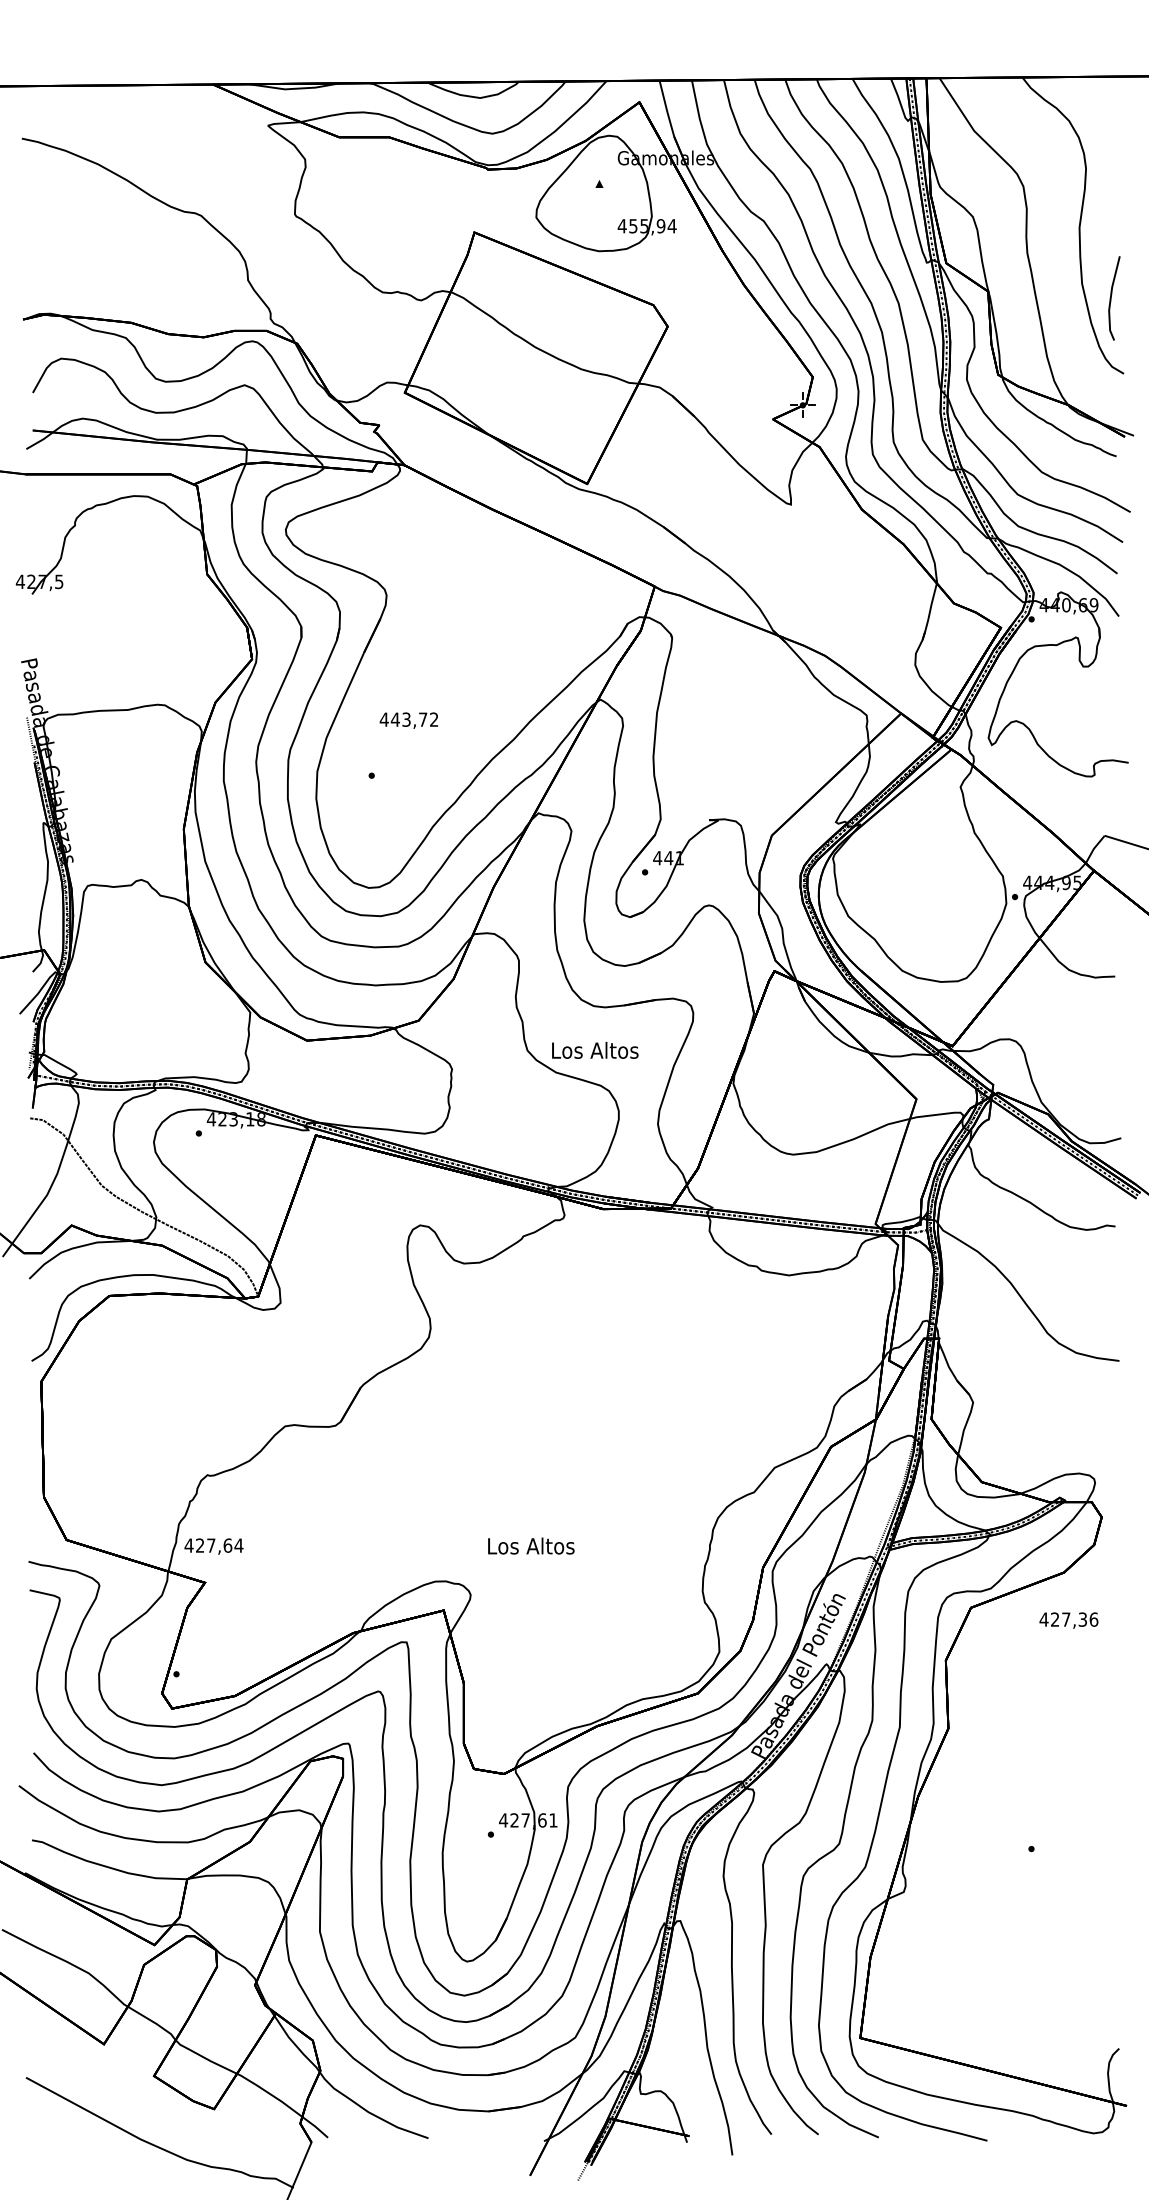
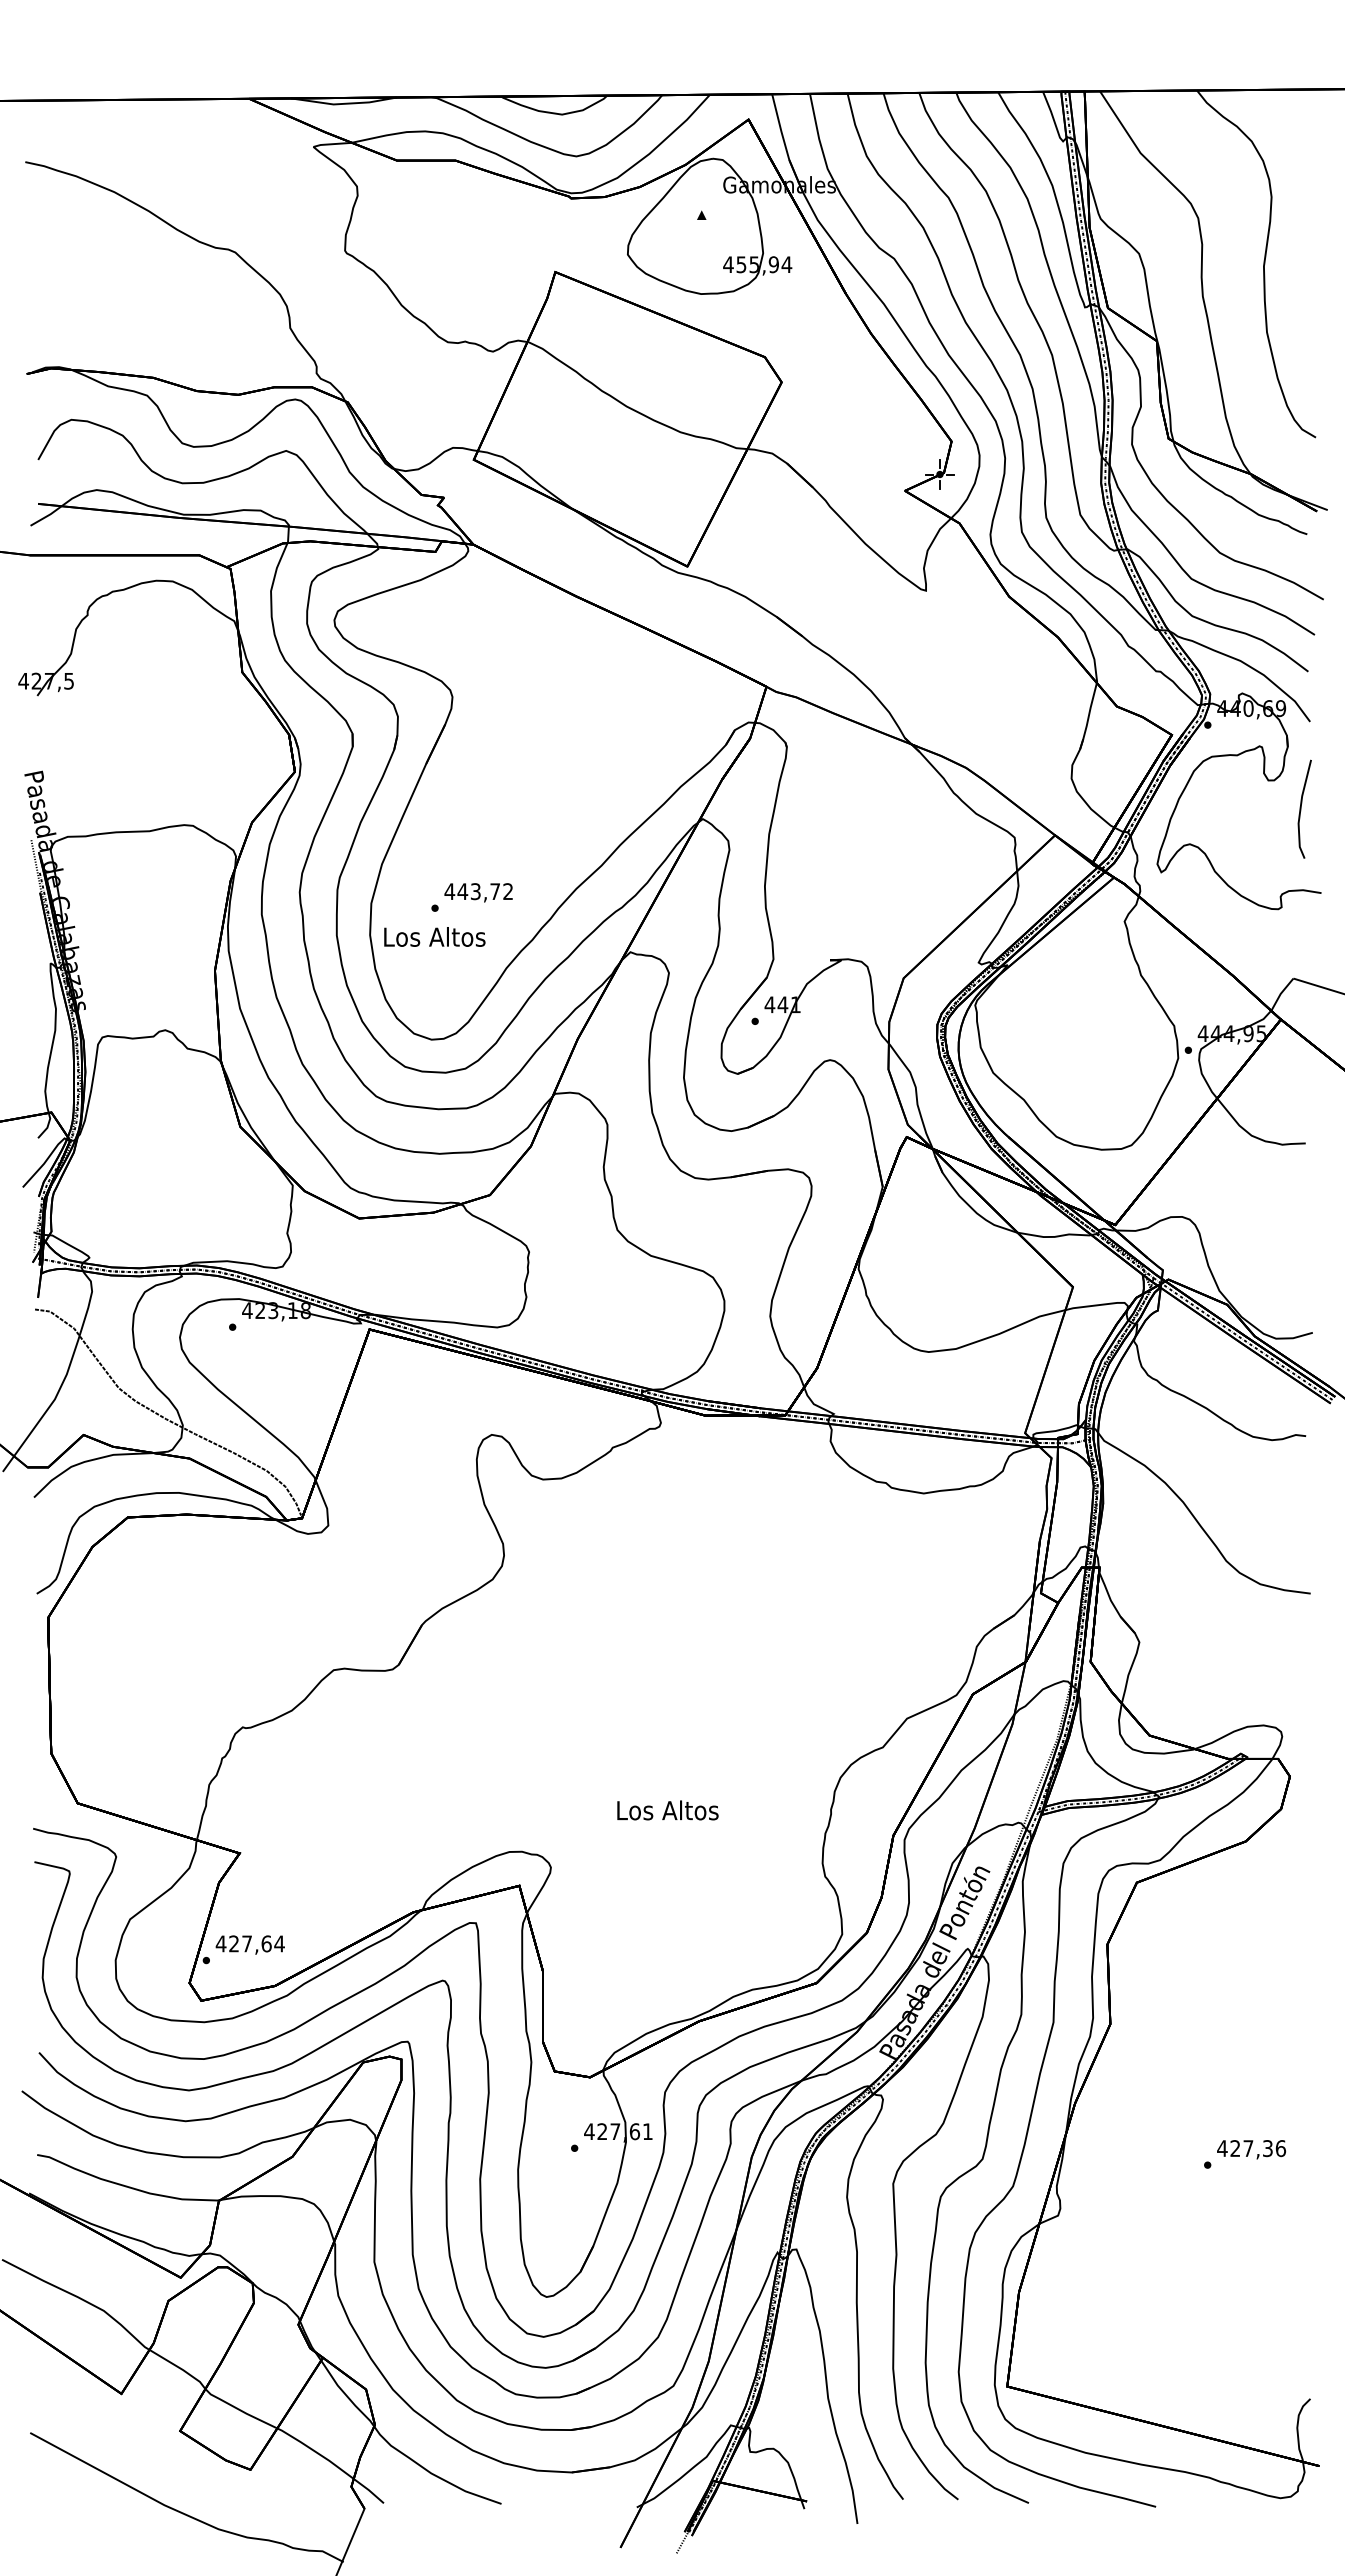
line: (1111, 297) -> (1301, 808), moved
text: (408, 720) -> (478, 892), moved
text: (594, 1050) -> (434, 936), moved
text: (213, 1546) -> (249, 1944), moved
text: (530, 1546) -> (667, 1810), moved
text: (1068, 1620) -> (1251, 2149), moved

